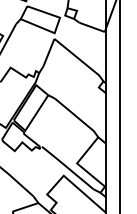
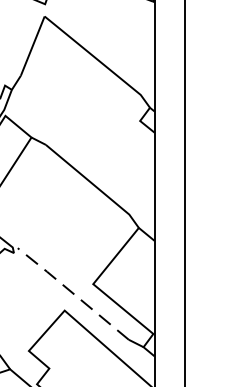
line: (66, 167) -> (70, 292), solid -> dashed

